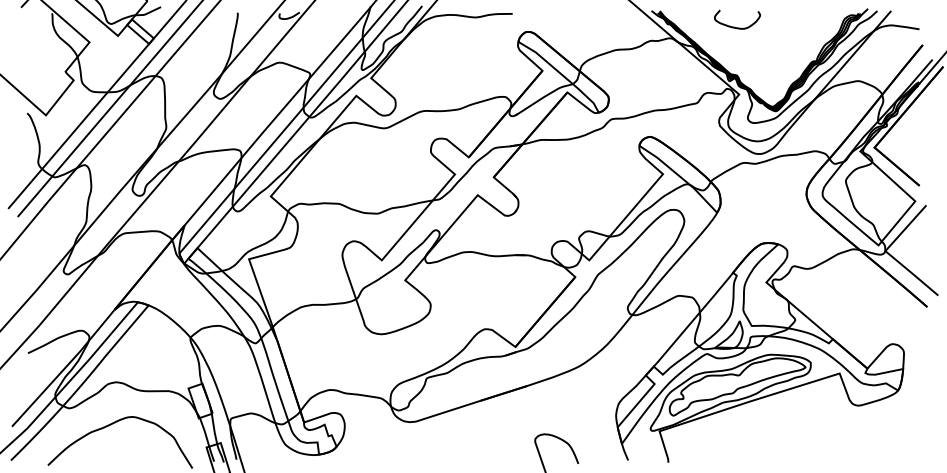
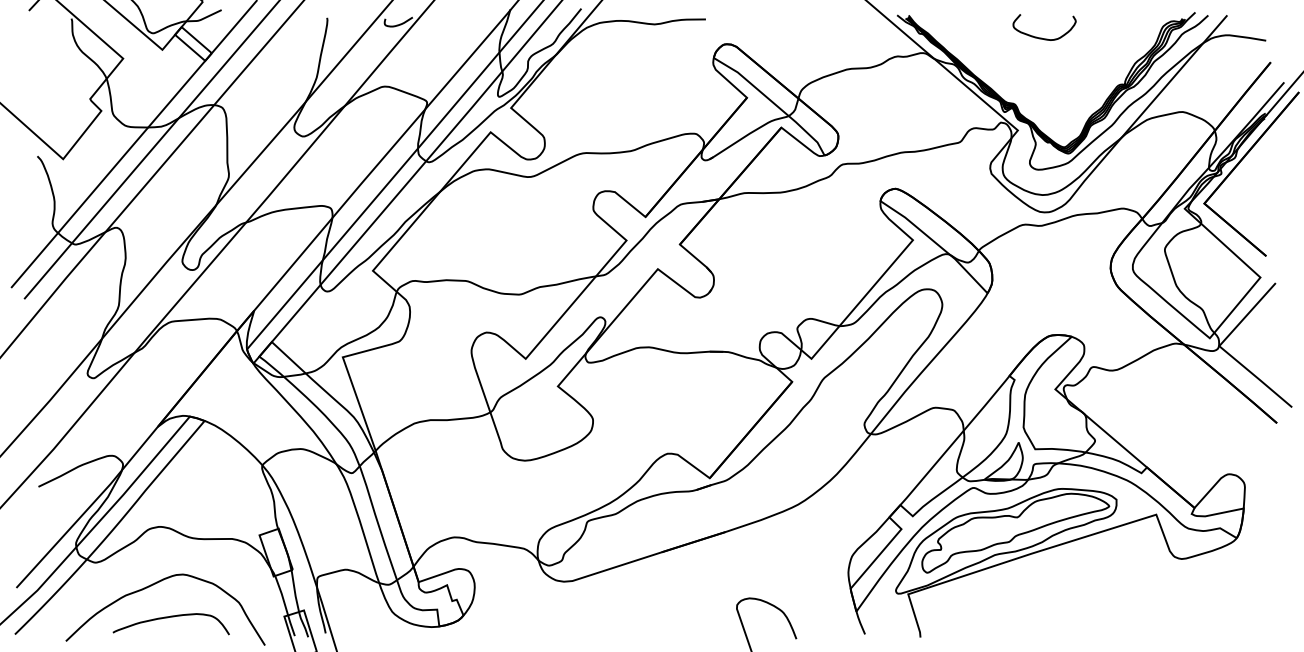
curve: (735, 27) -> (1041, 37), moved
curve: (121, 448) -> (167, 618), added

